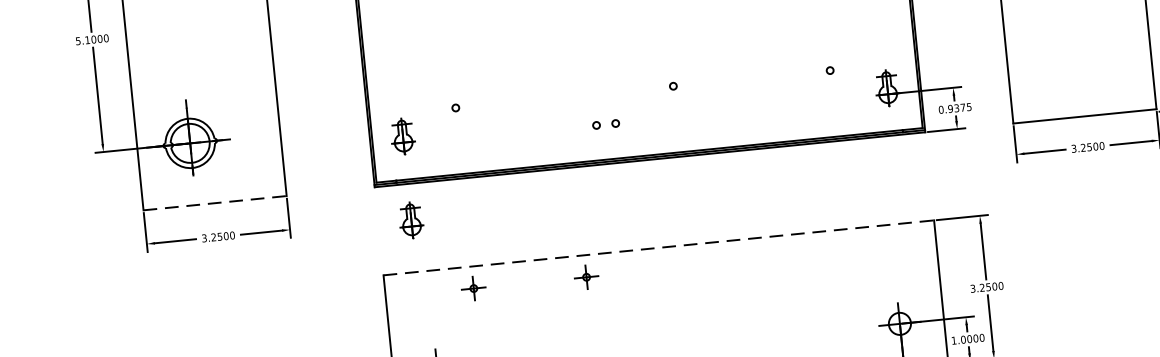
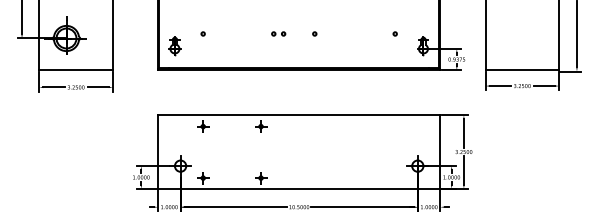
part: (605, 123) -> (278, 33), moved
line: (215, 203) -> (76, 70), dashed -> solid
part: (410, 221) -> (174, 89), removed
line: (659, 248) -> (299, 115), dashed -> solid

